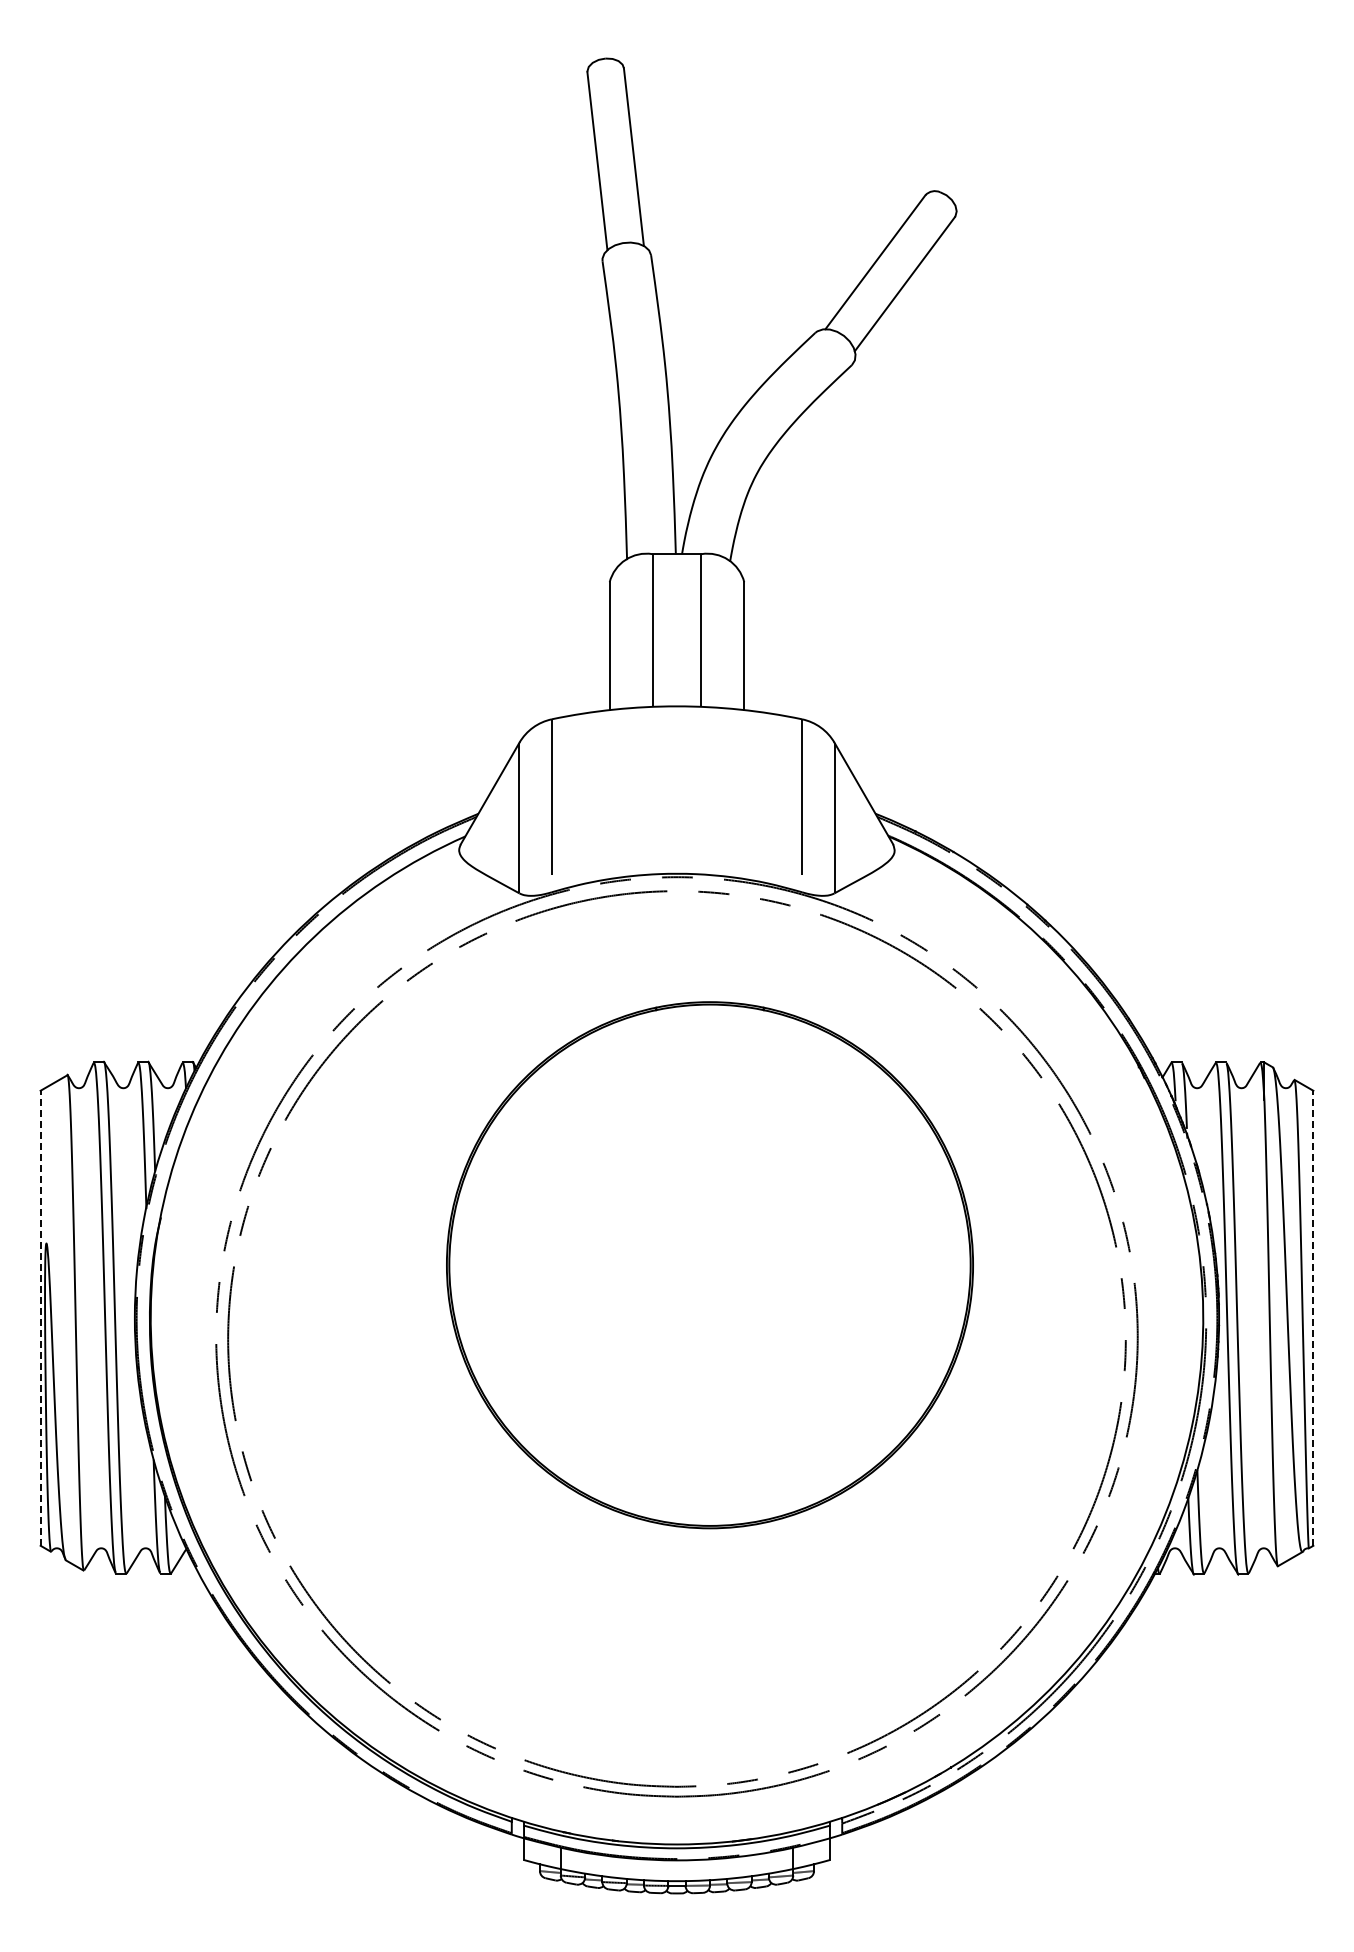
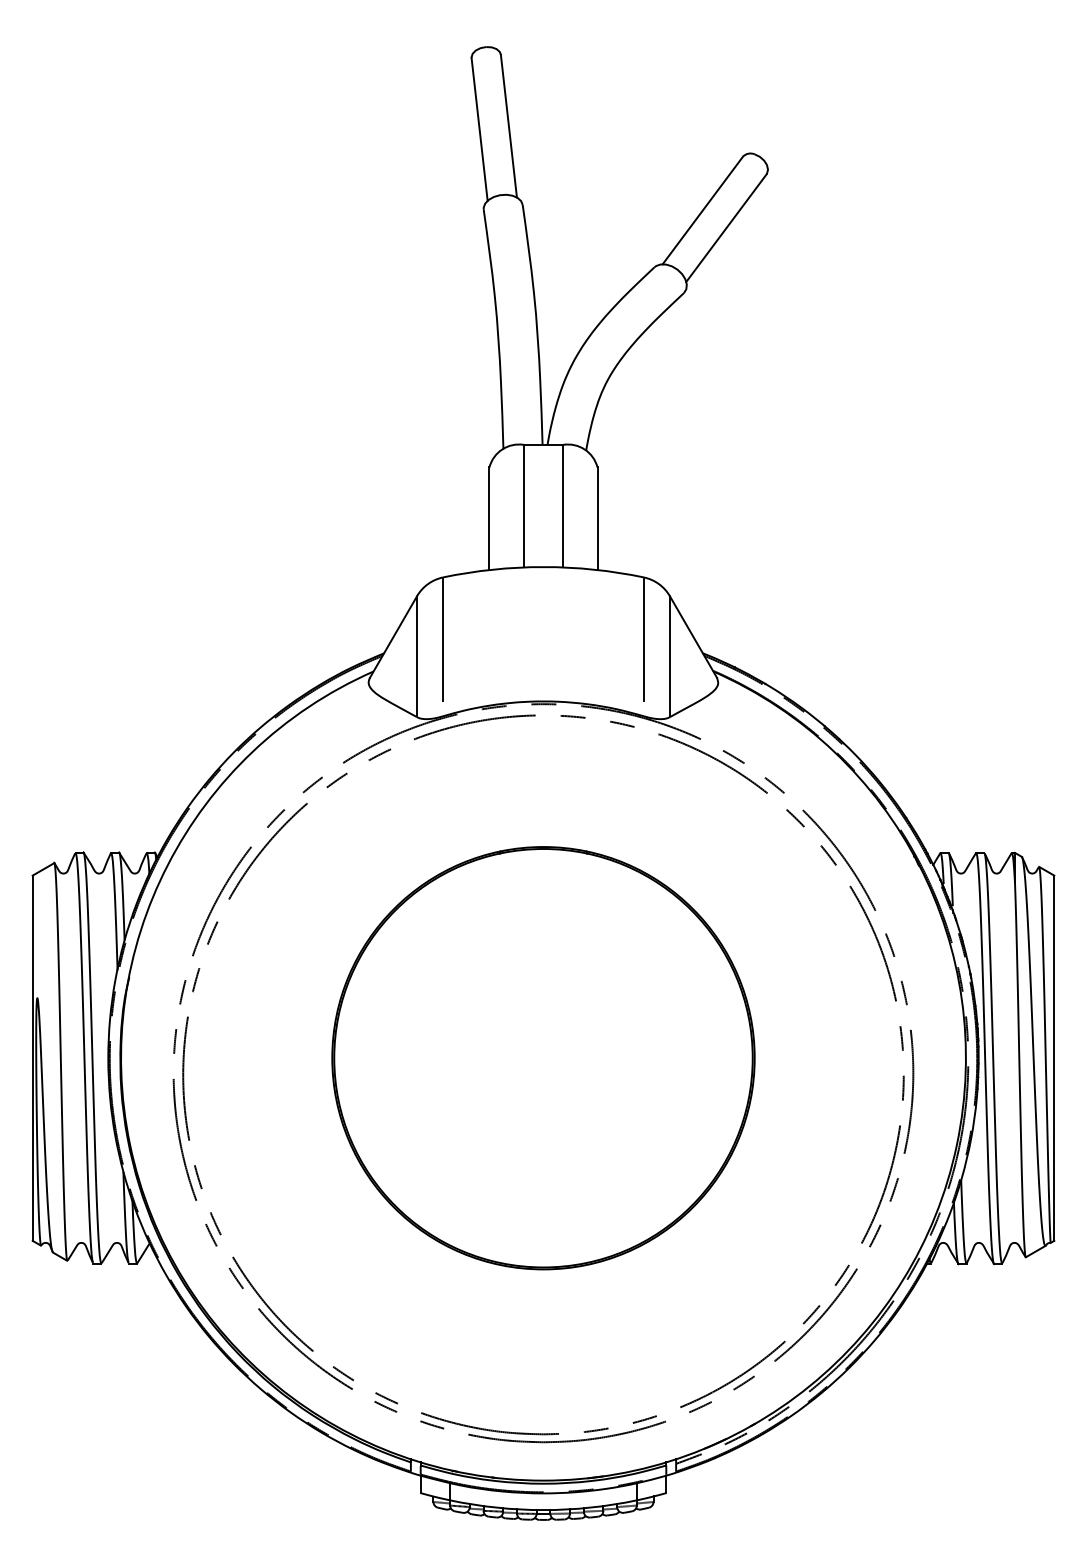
part: (709, 1265) -> (543, 1058), moved
line: (40, 1318) -> (32, 1058), dashed -> solid
line: (1313, 1318) -> (1054, 1058), dashed -> solid

